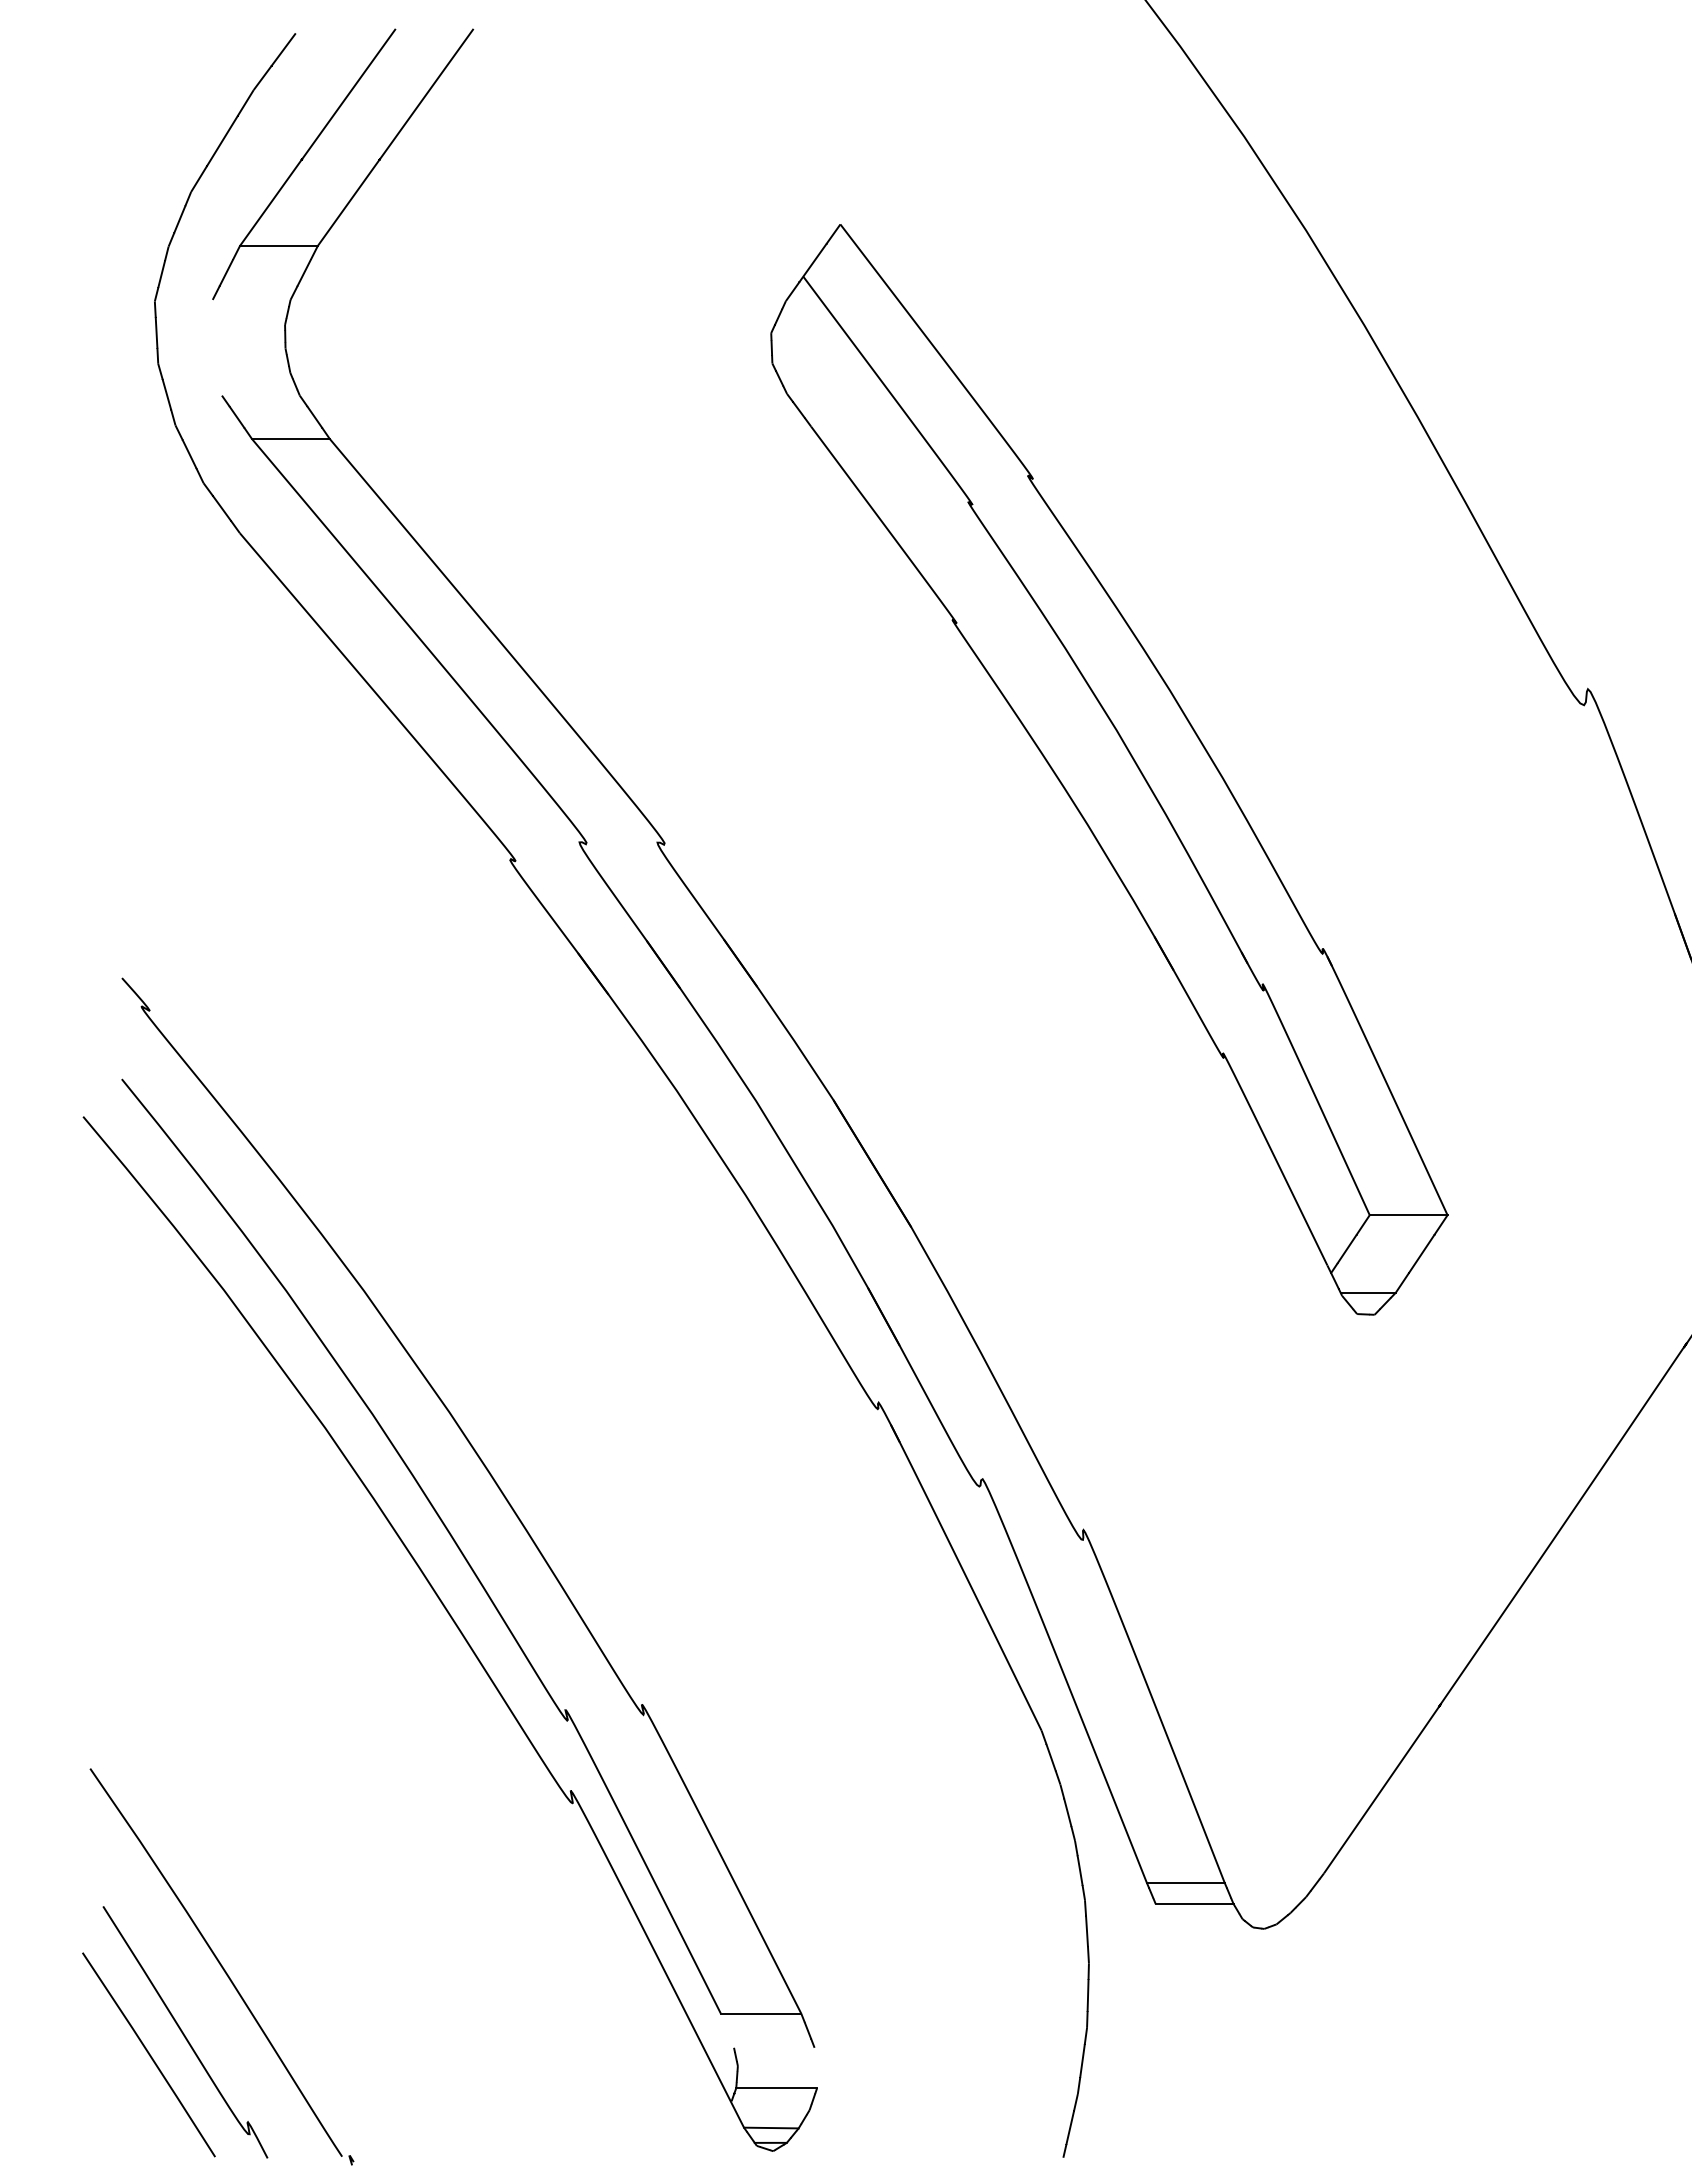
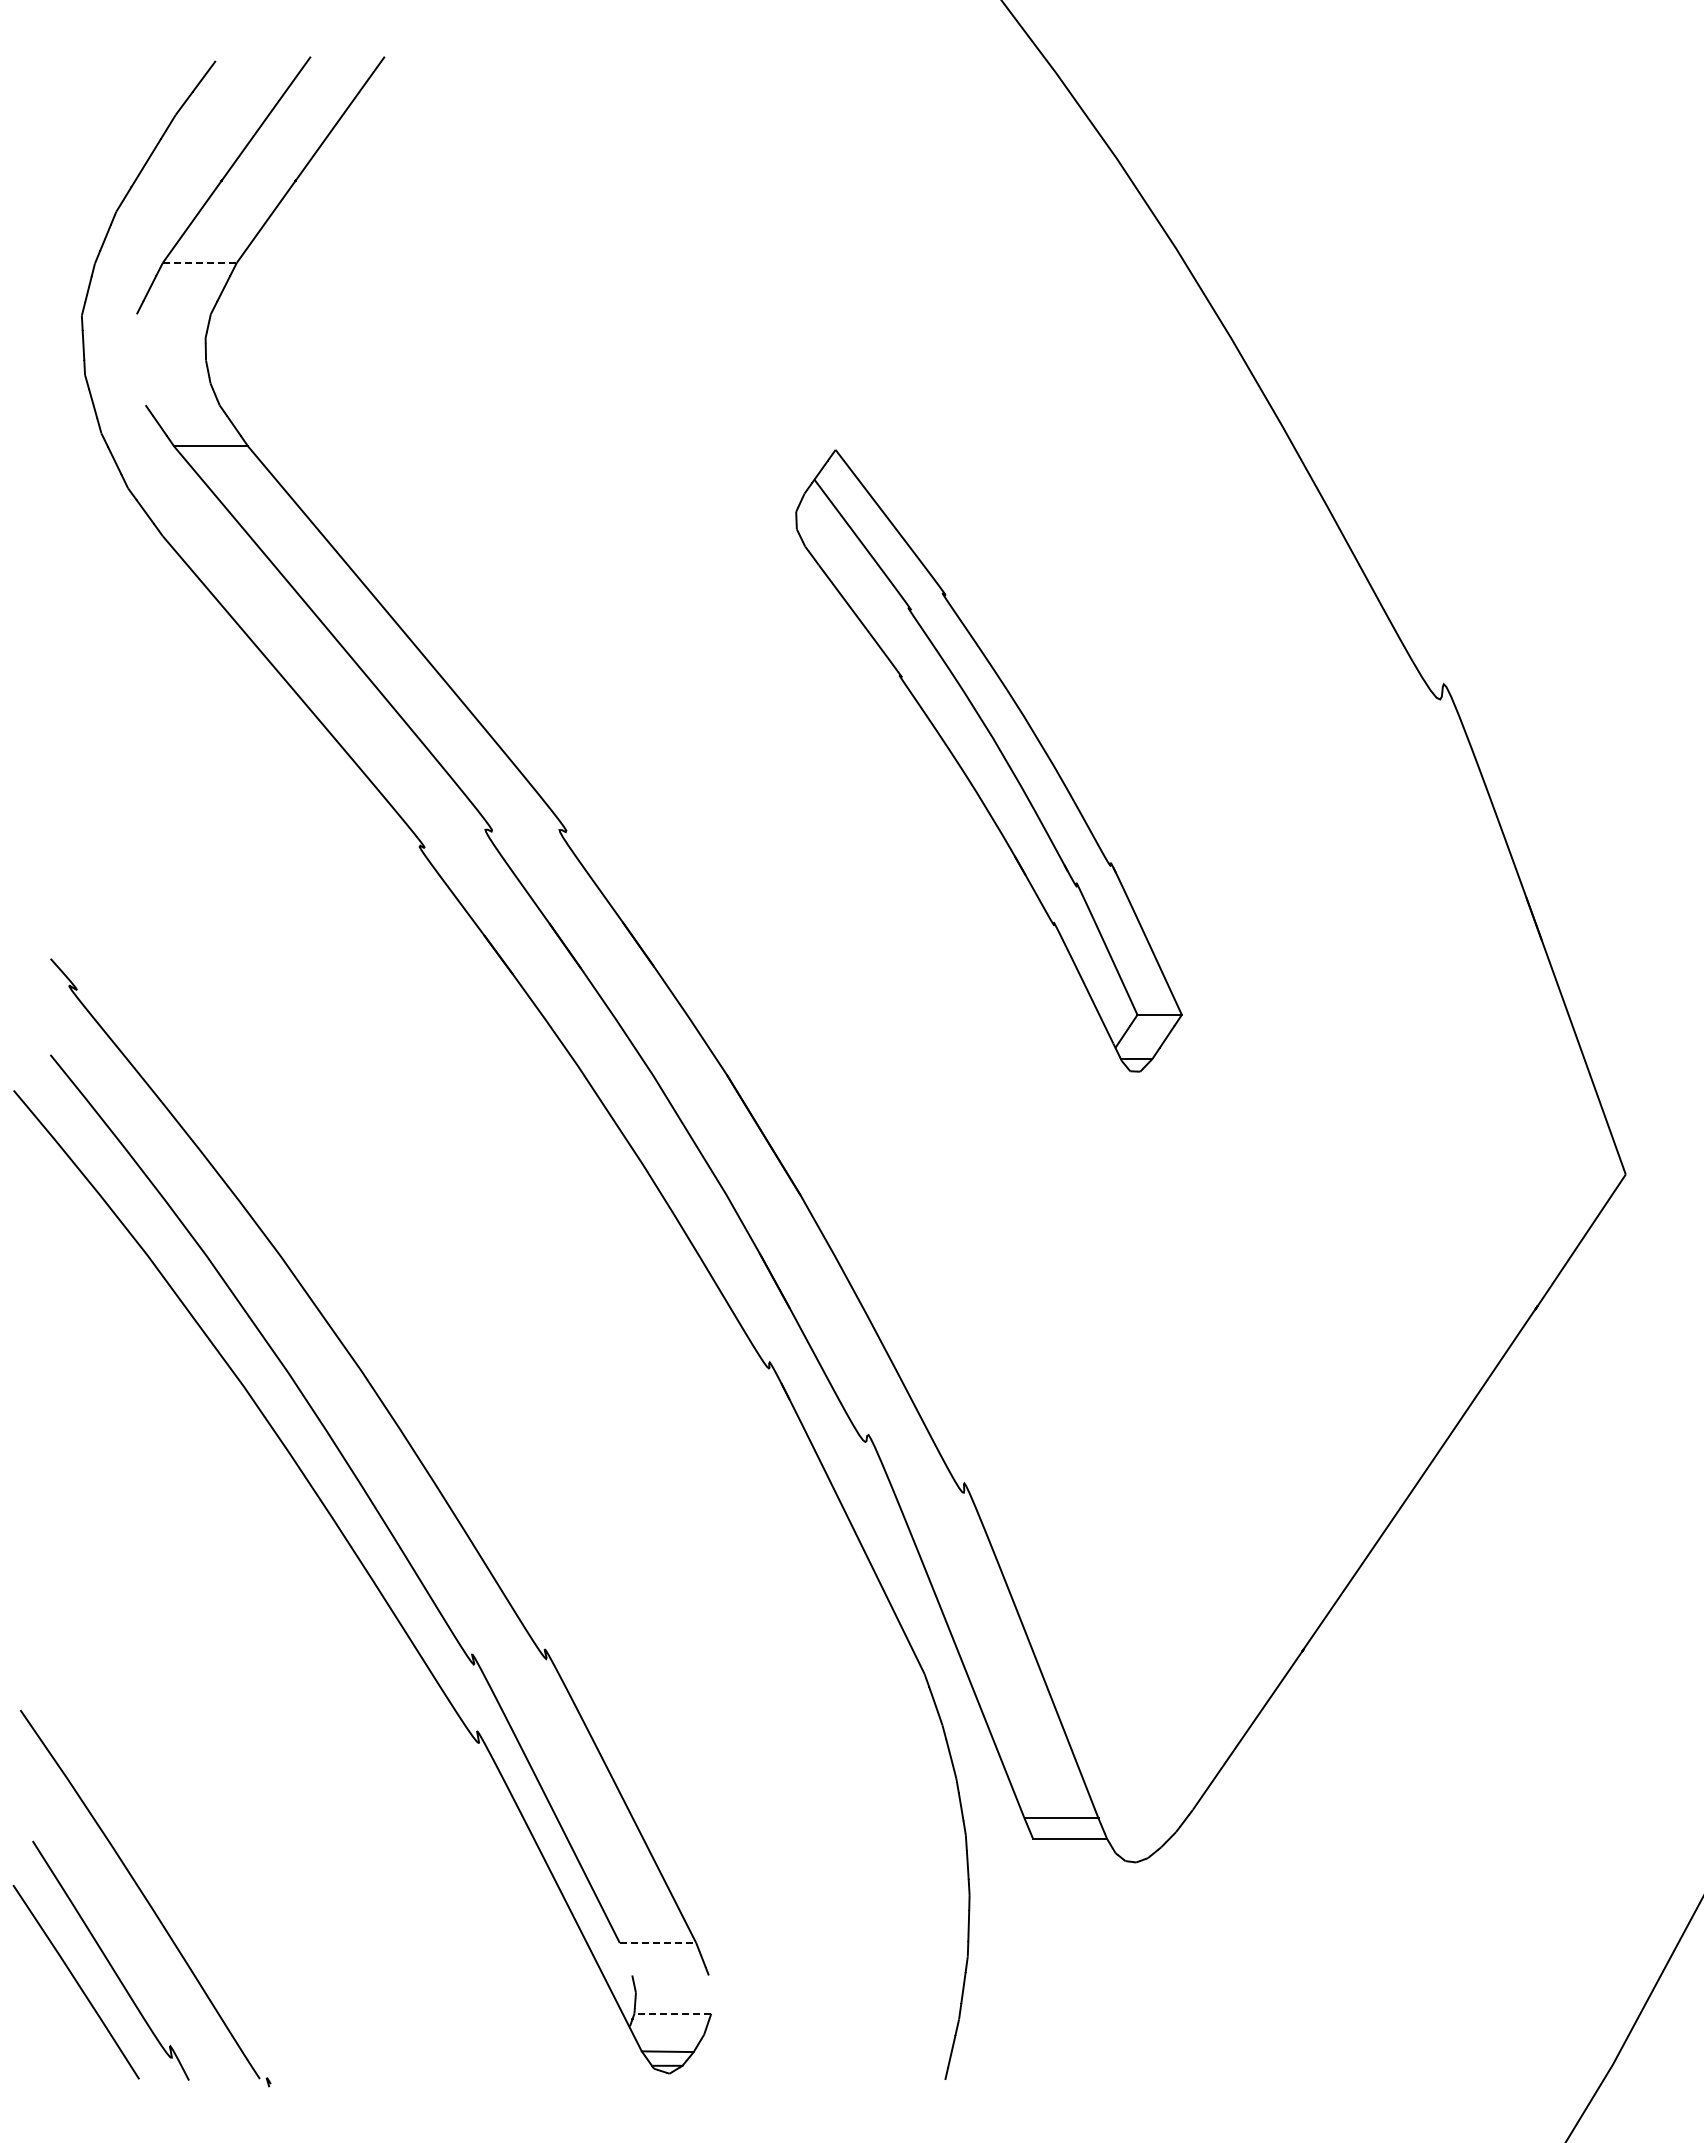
line: (278, 245) -> (199, 262), solid -> dashed
part: (1108, 769) -> (988, 760), size x0.6
line: (761, 2013) -> (658, 1942), solid -> dashed
line: (776, 2087) -> (672, 2013), solid -> dashed

